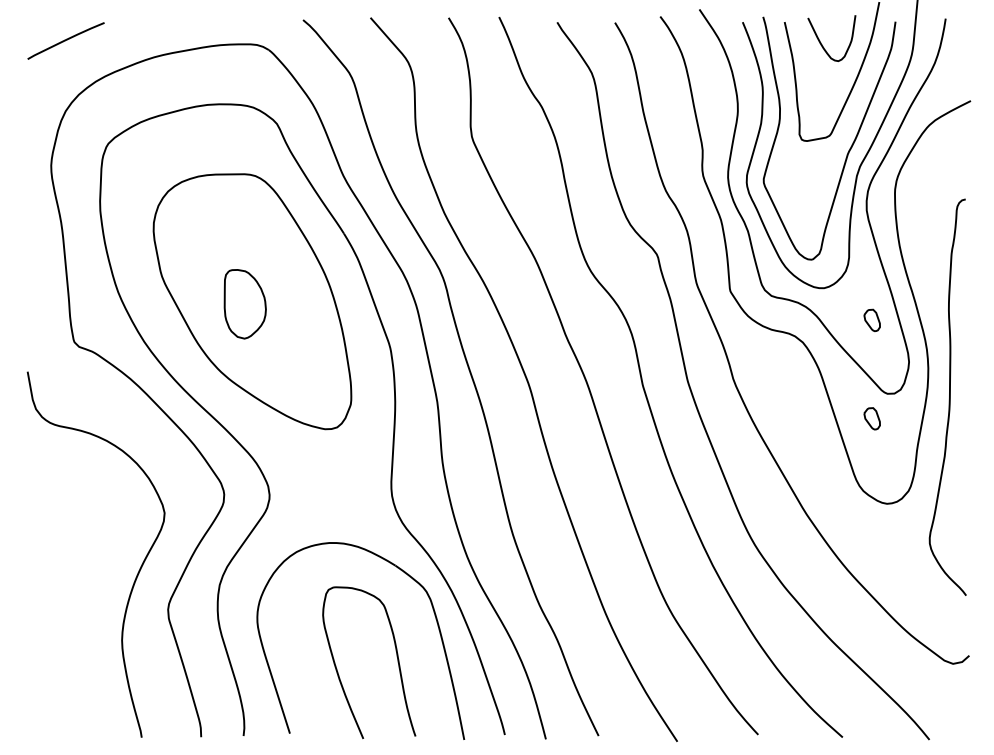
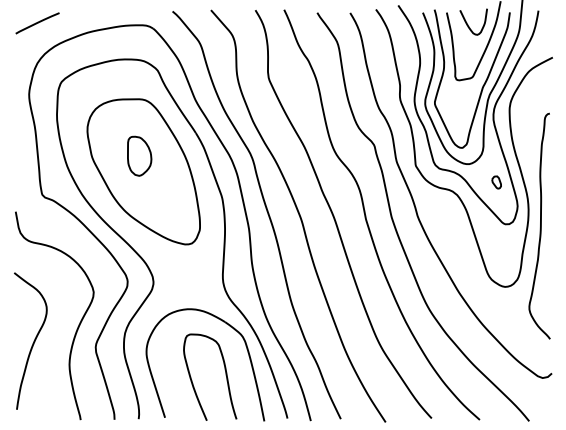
part: (244, 302) -> (139, 155), moved
part: (871, 418) -> (496, 238), removed
curve: (58, 599) -> (33, 341), added

